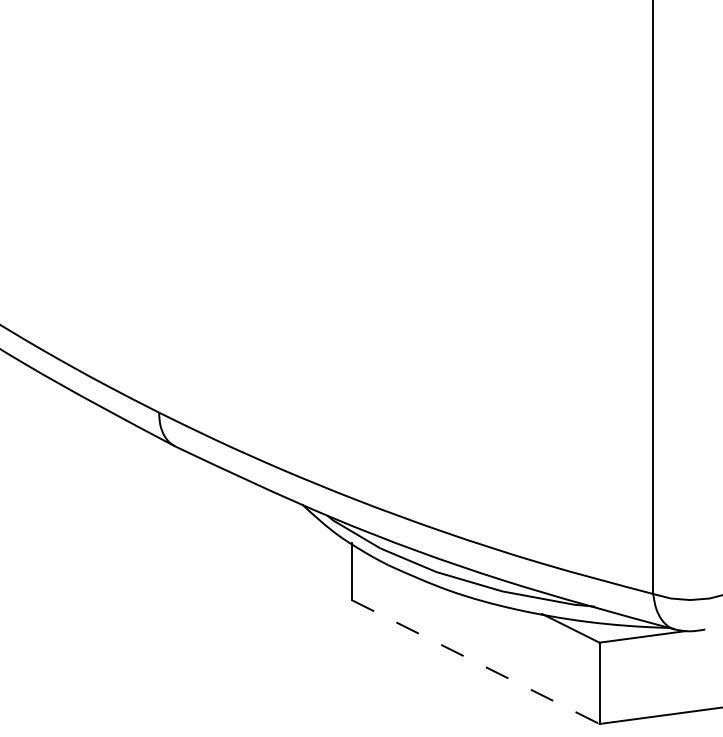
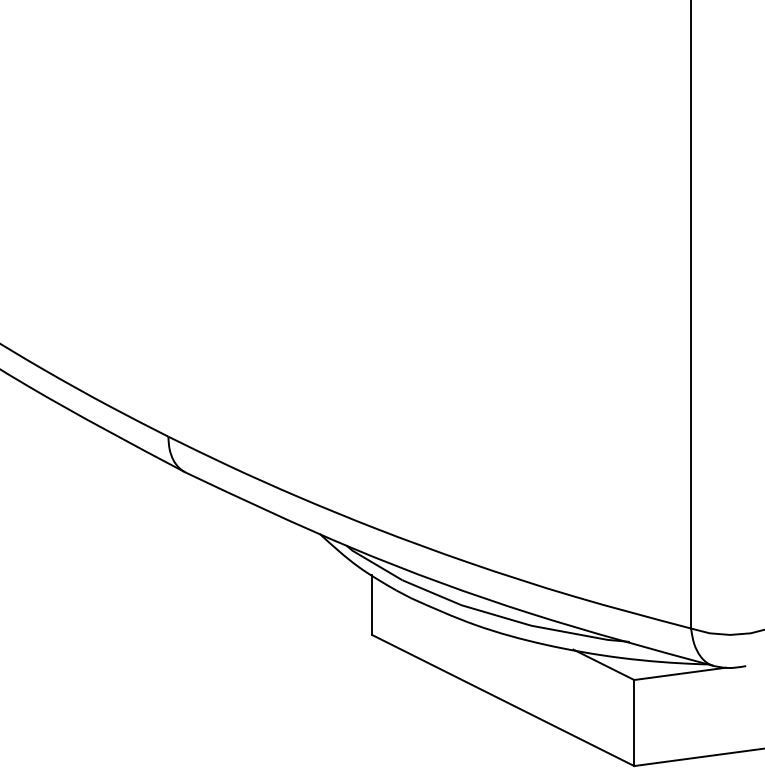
line: (475, 662) -> (503, 700), dashed -> solid

